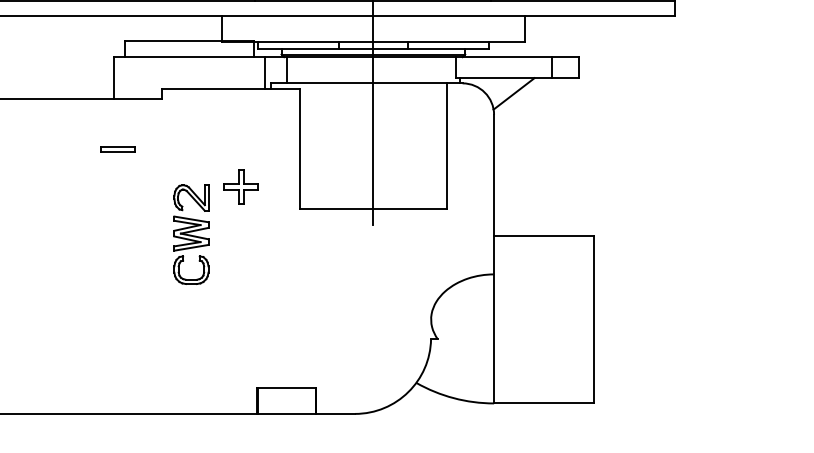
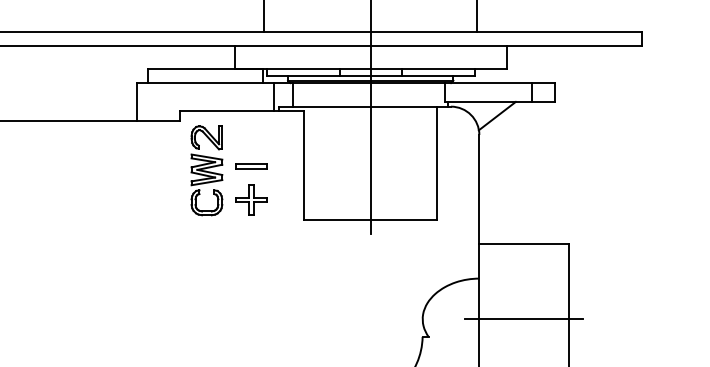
part: (117, 149) -> (251, 166), moved
part: (191, 234) -> (206, 170), moved
line: (543, 319) -> (523, 319), added

